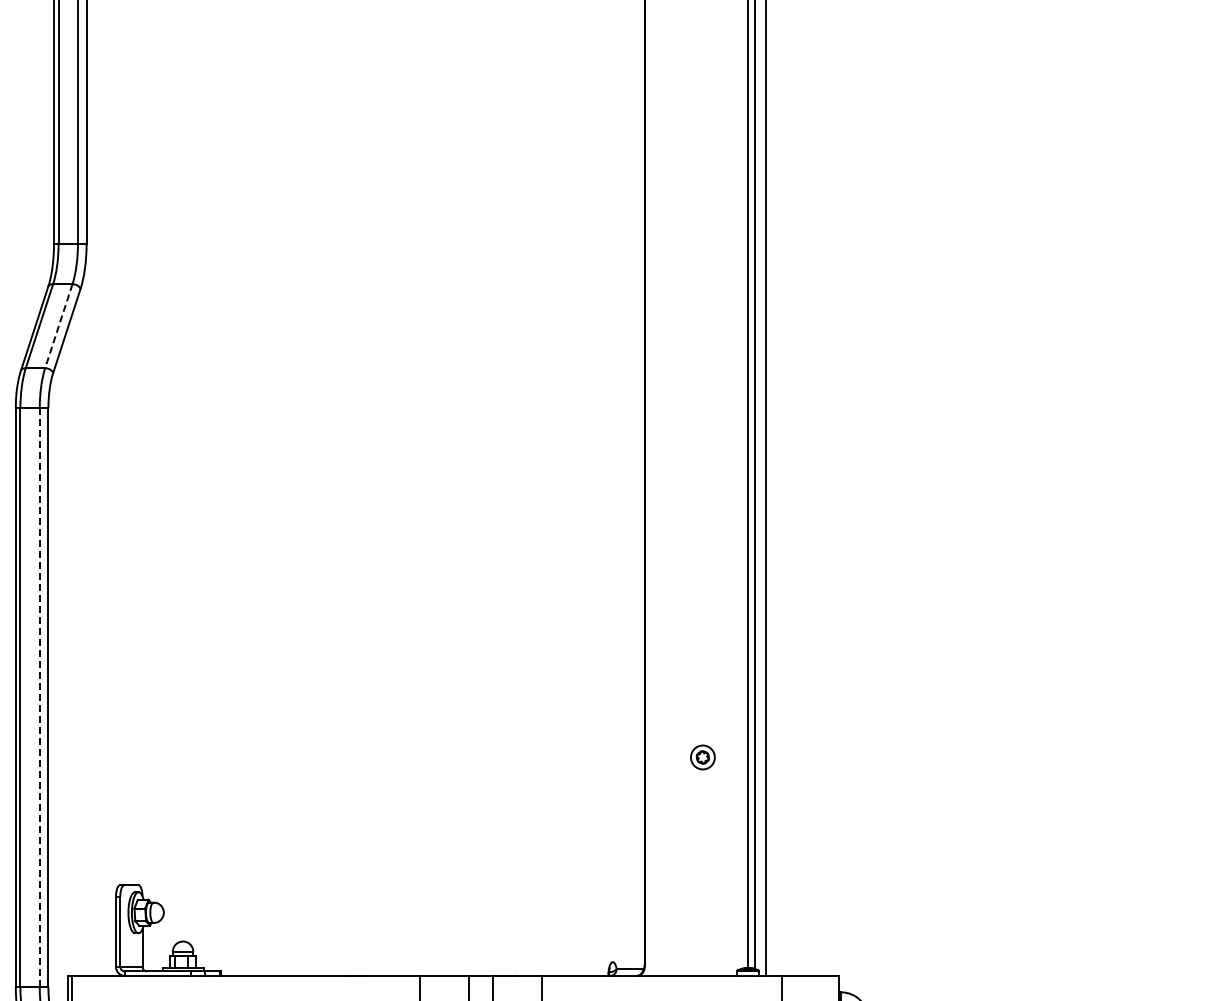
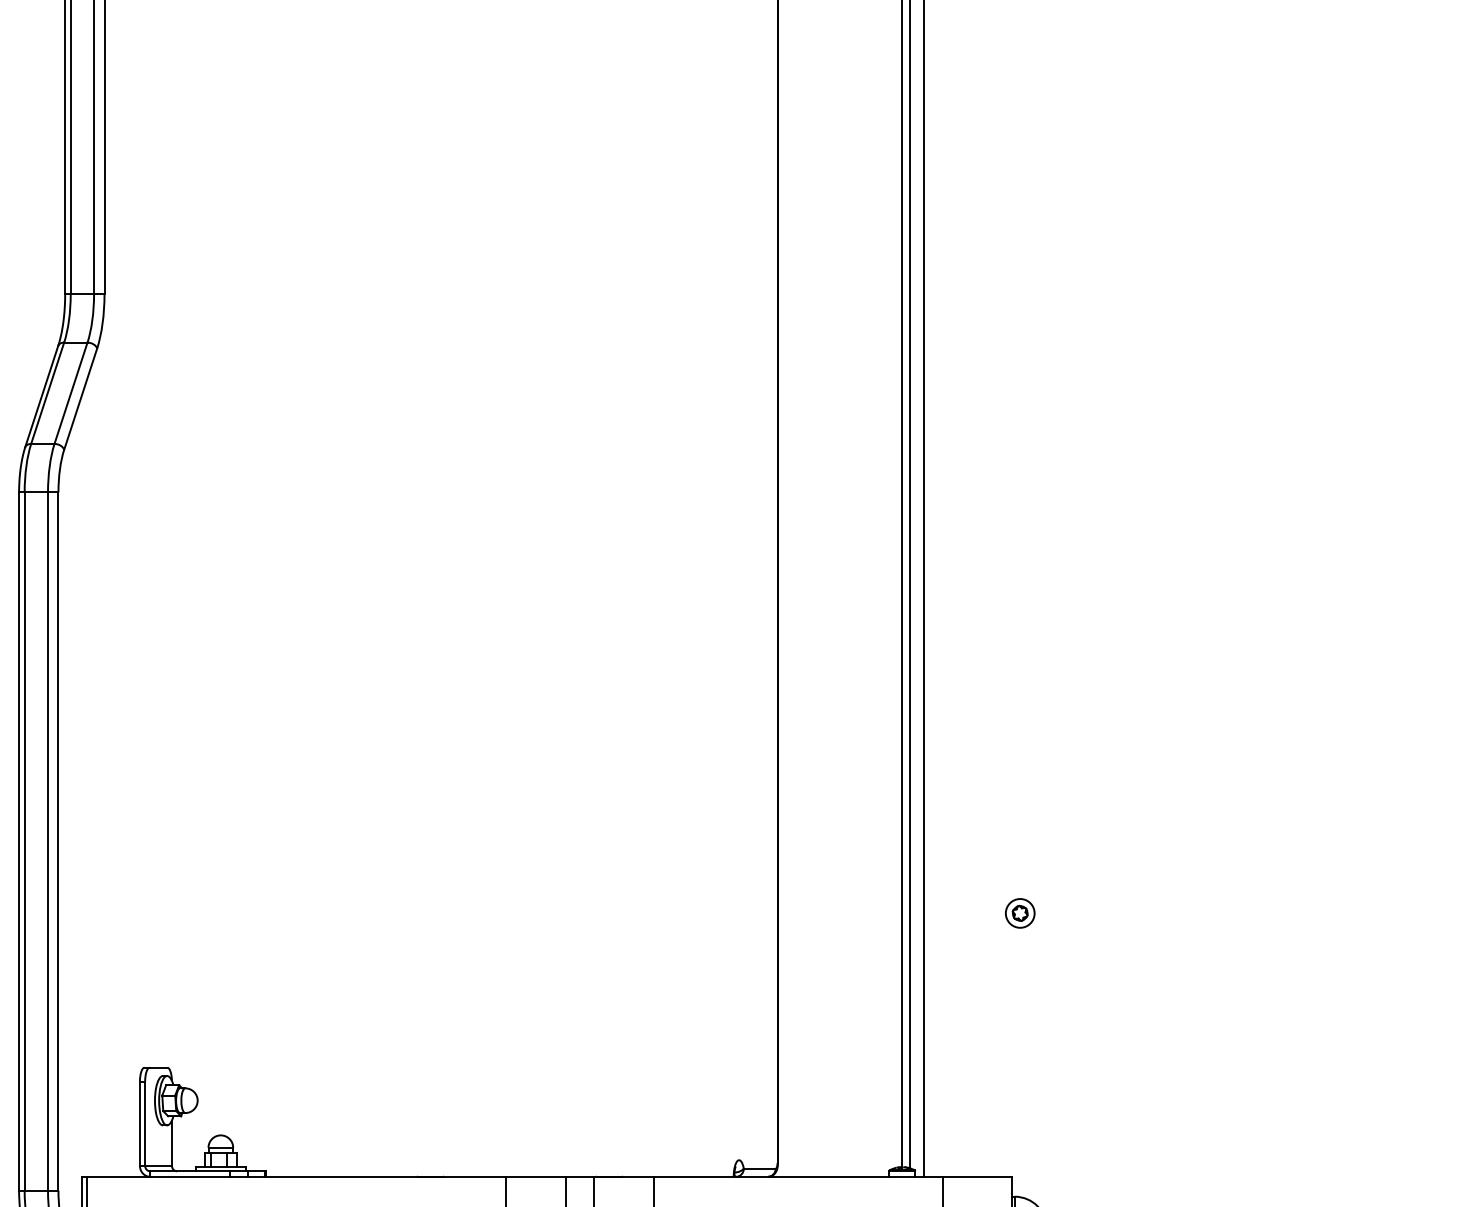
line: (58, 326) -> (70, 393), dashed -> solid
line: (39, 698) -> (47, 842), dashed -> solid
part: (702, 757) -> (1019, 913), moved

